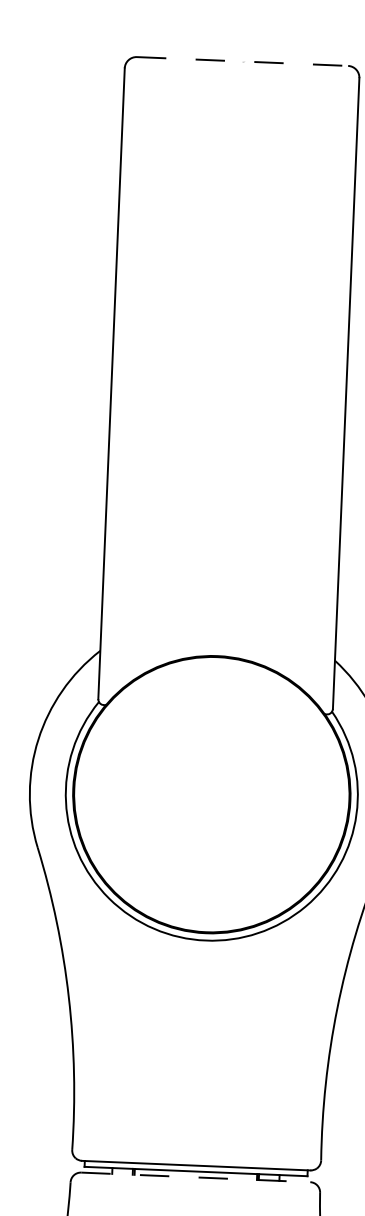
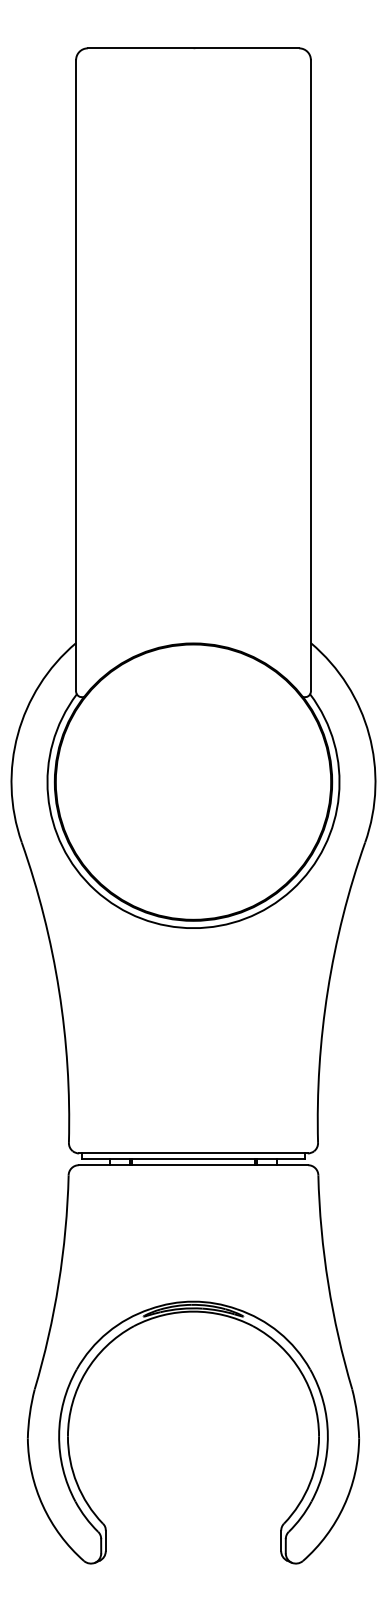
line: (242, 61) -> (193, 48), dashed -> solid
line: (195, 1177) -> (193, 1165), dashed -> solid

